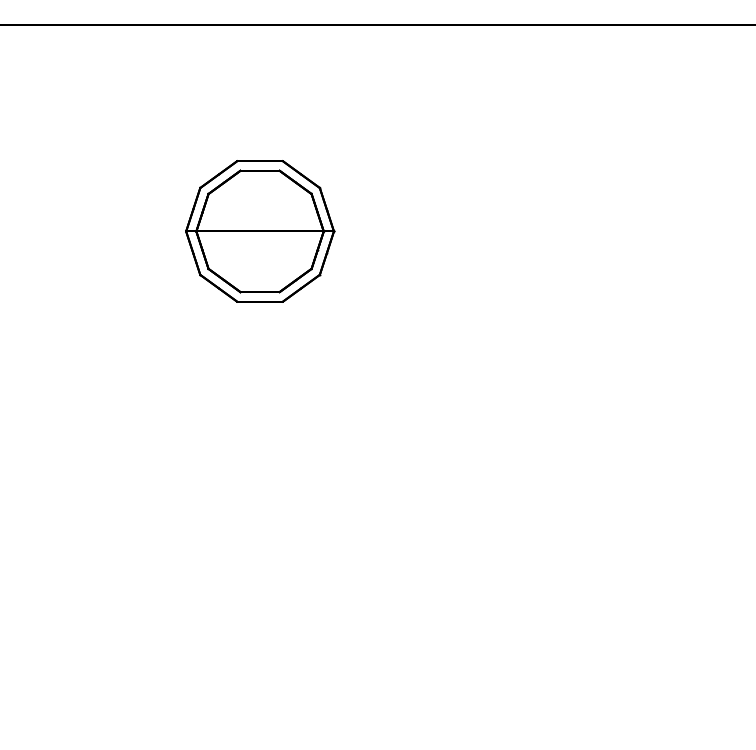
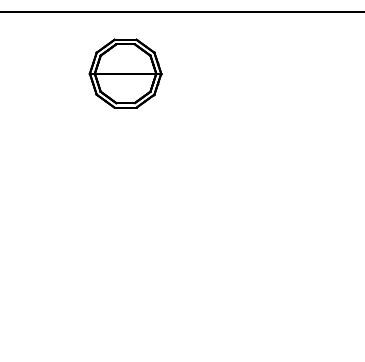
part: (259, 230) -> (125, 73), moved

